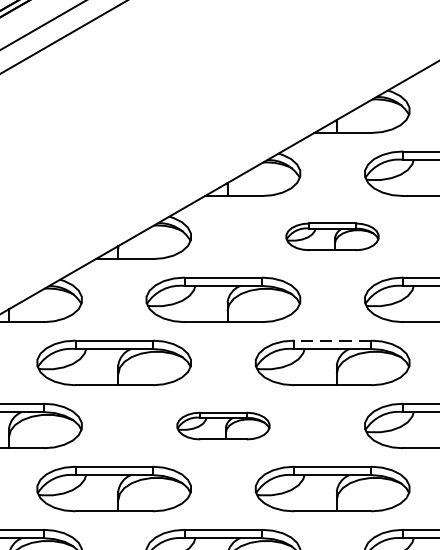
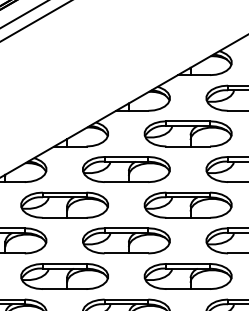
part: (331, 236) -> (187, 133), size x1.67
line: (333, 340) -> (188, 192), dashed -> solid
part: (223, 425) -> (126, 240), size x1.67

